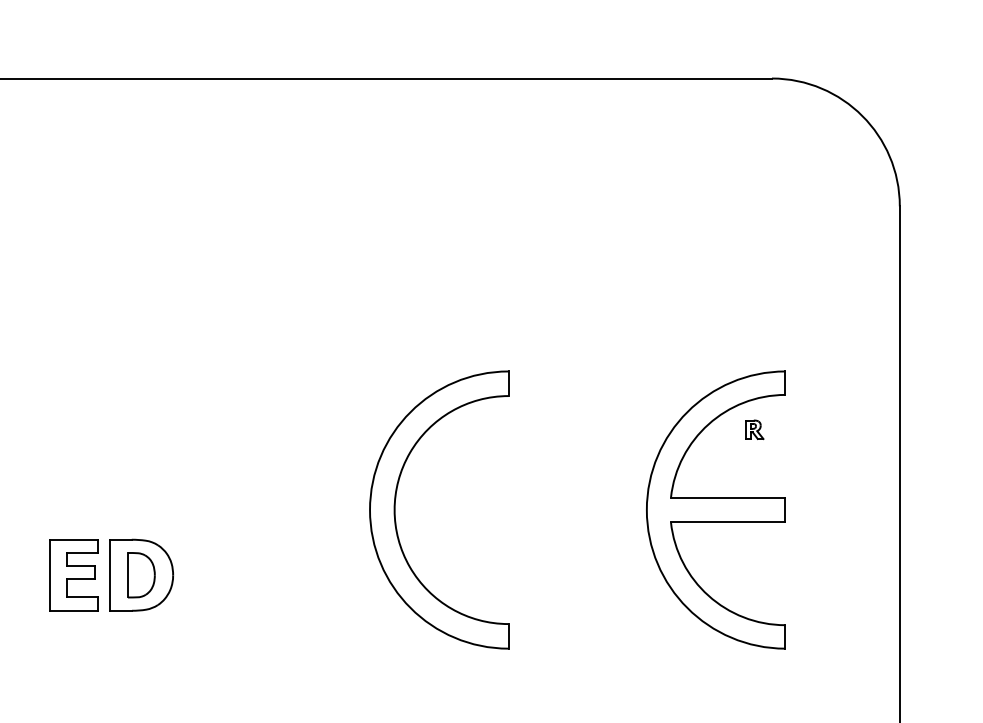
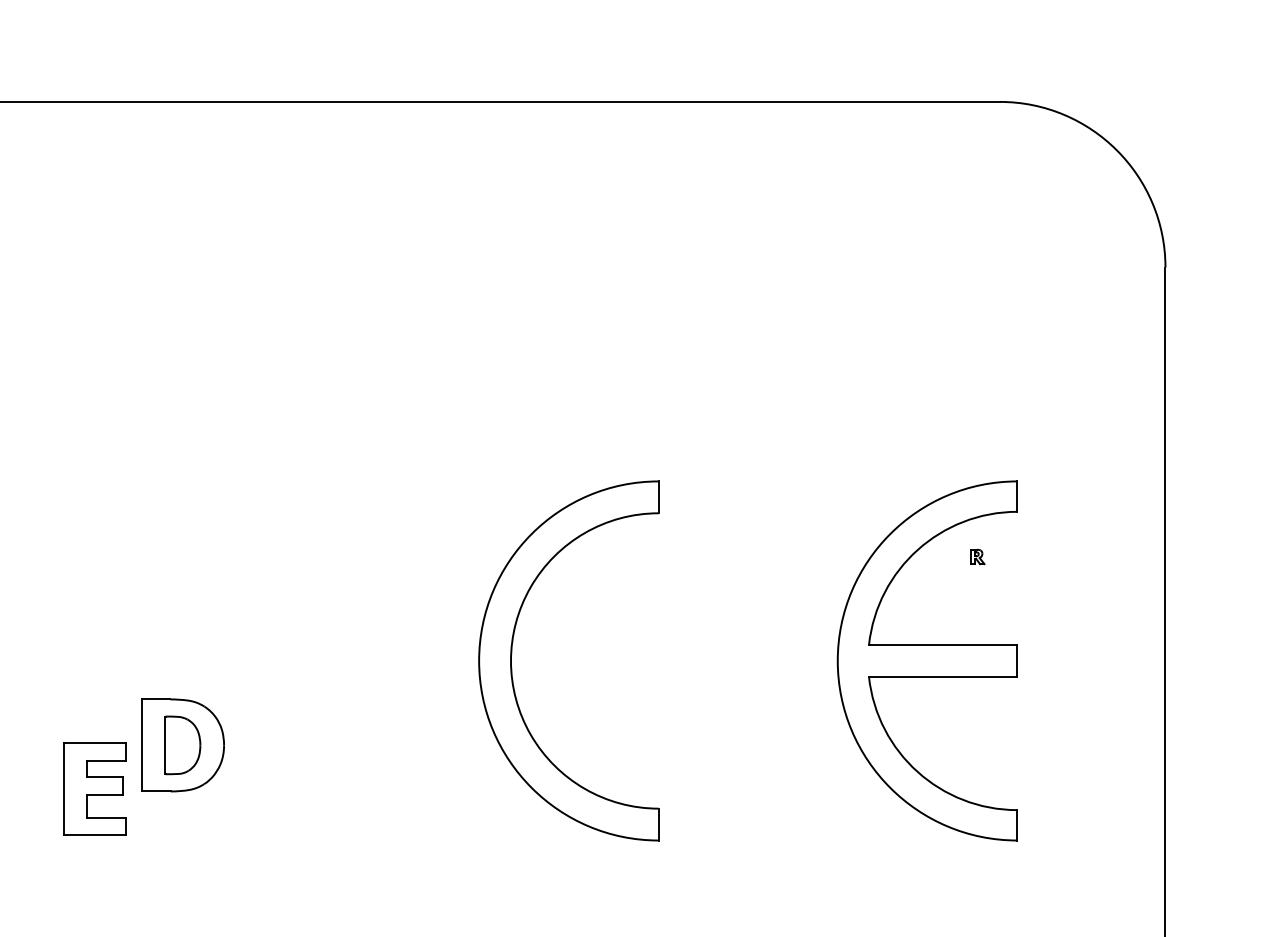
part: (754, 429) -> (977, 556), size x0.6
part: (73, 574) -> (94, 788), moved

